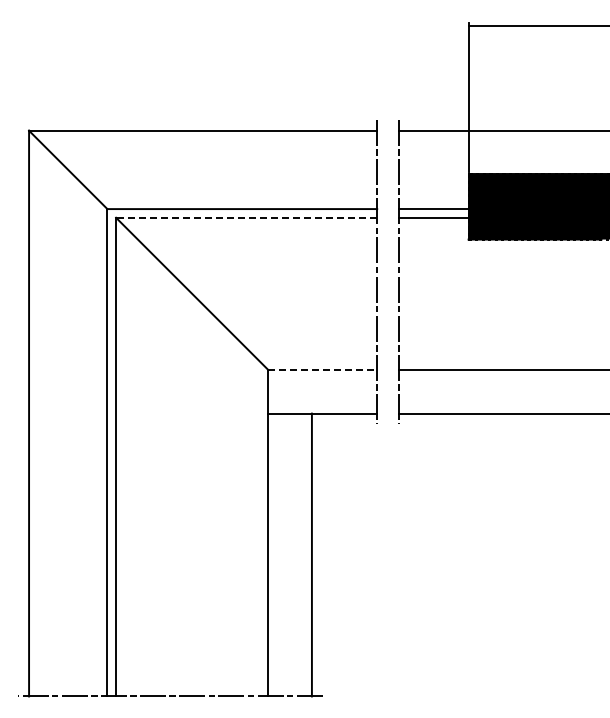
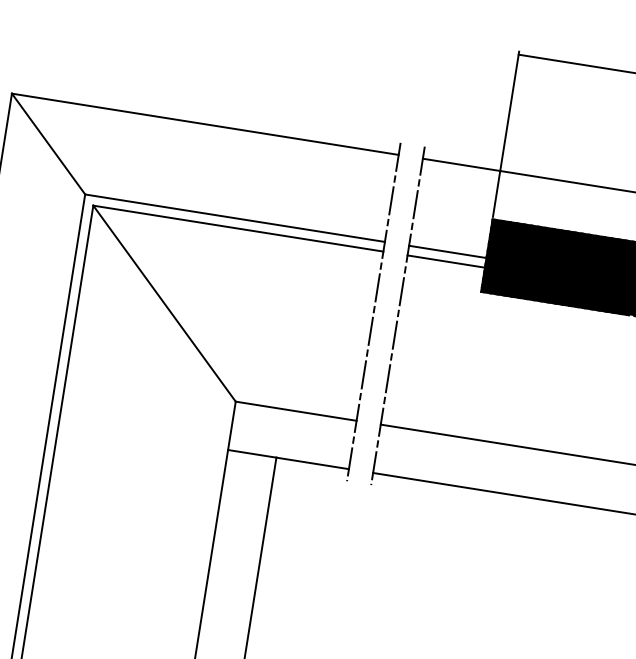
line: (246, 217) -> (238, 228), dashed -> solid
line: (323, 370) -> (296, 411), dashed -> solid

